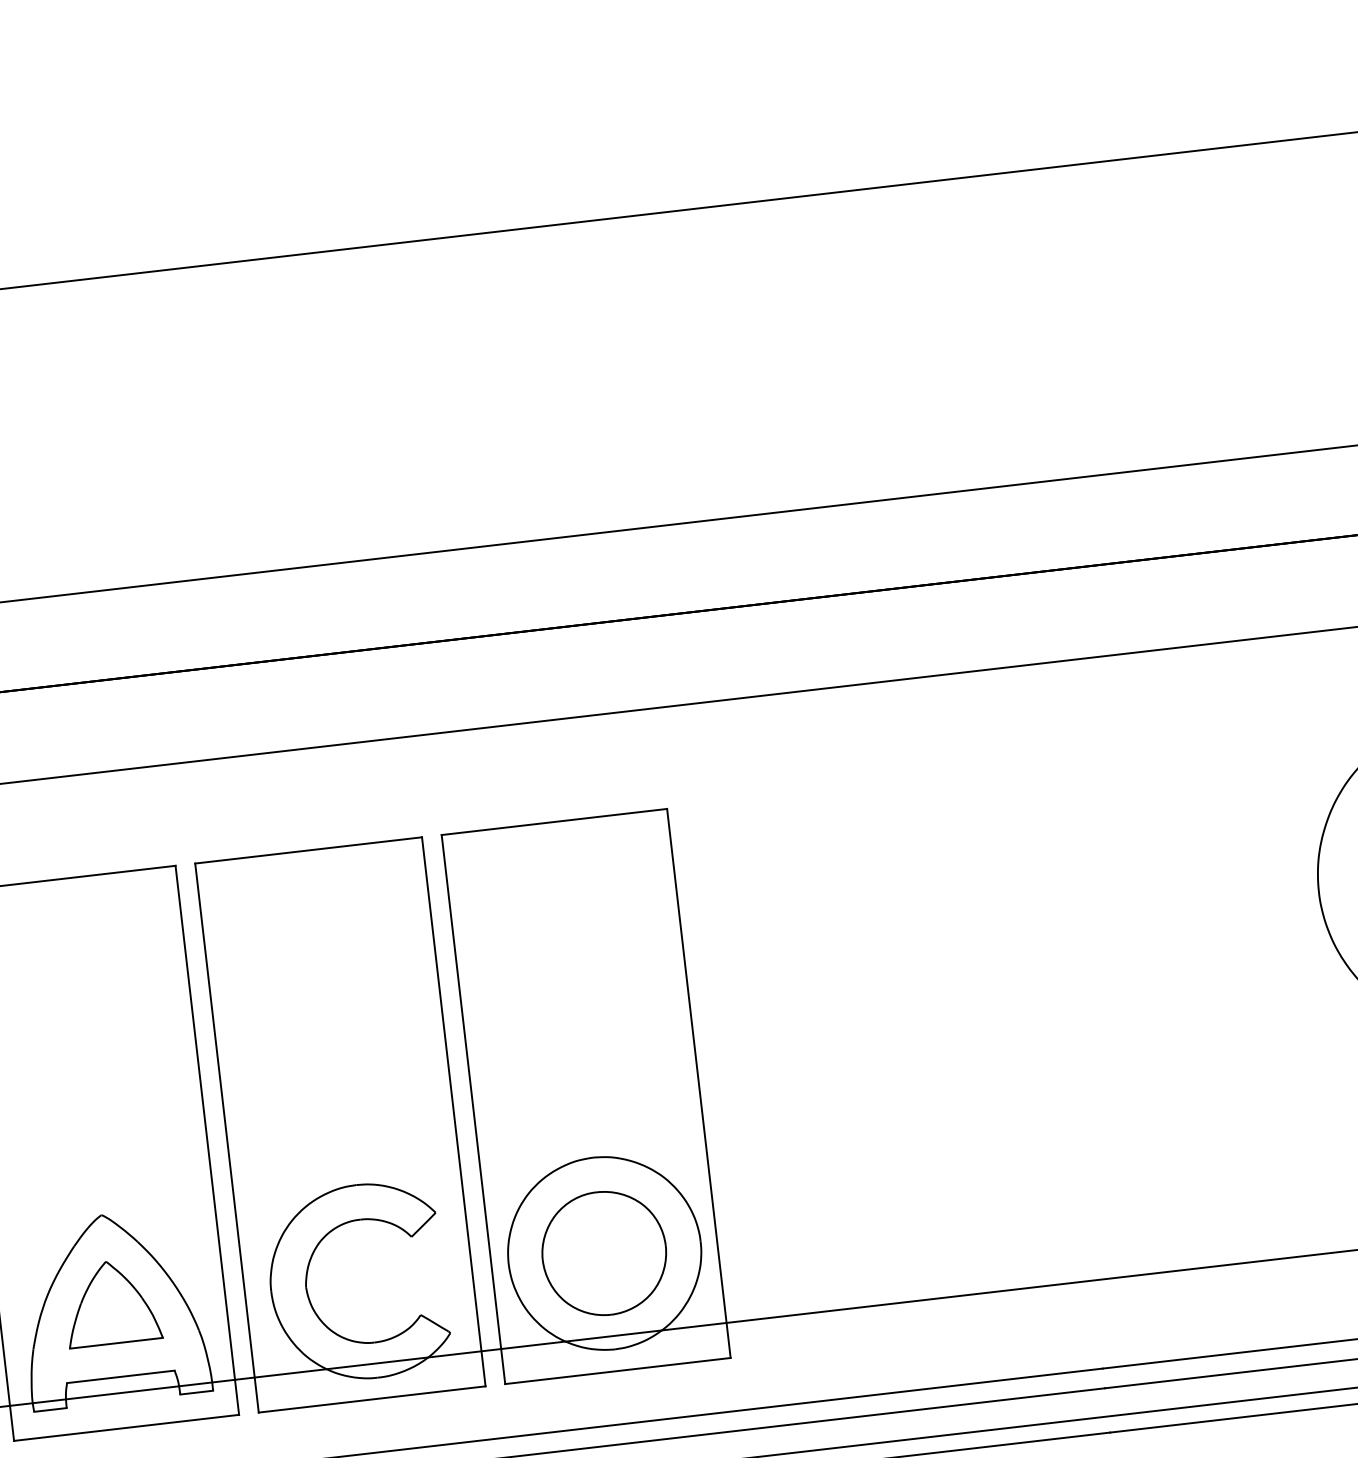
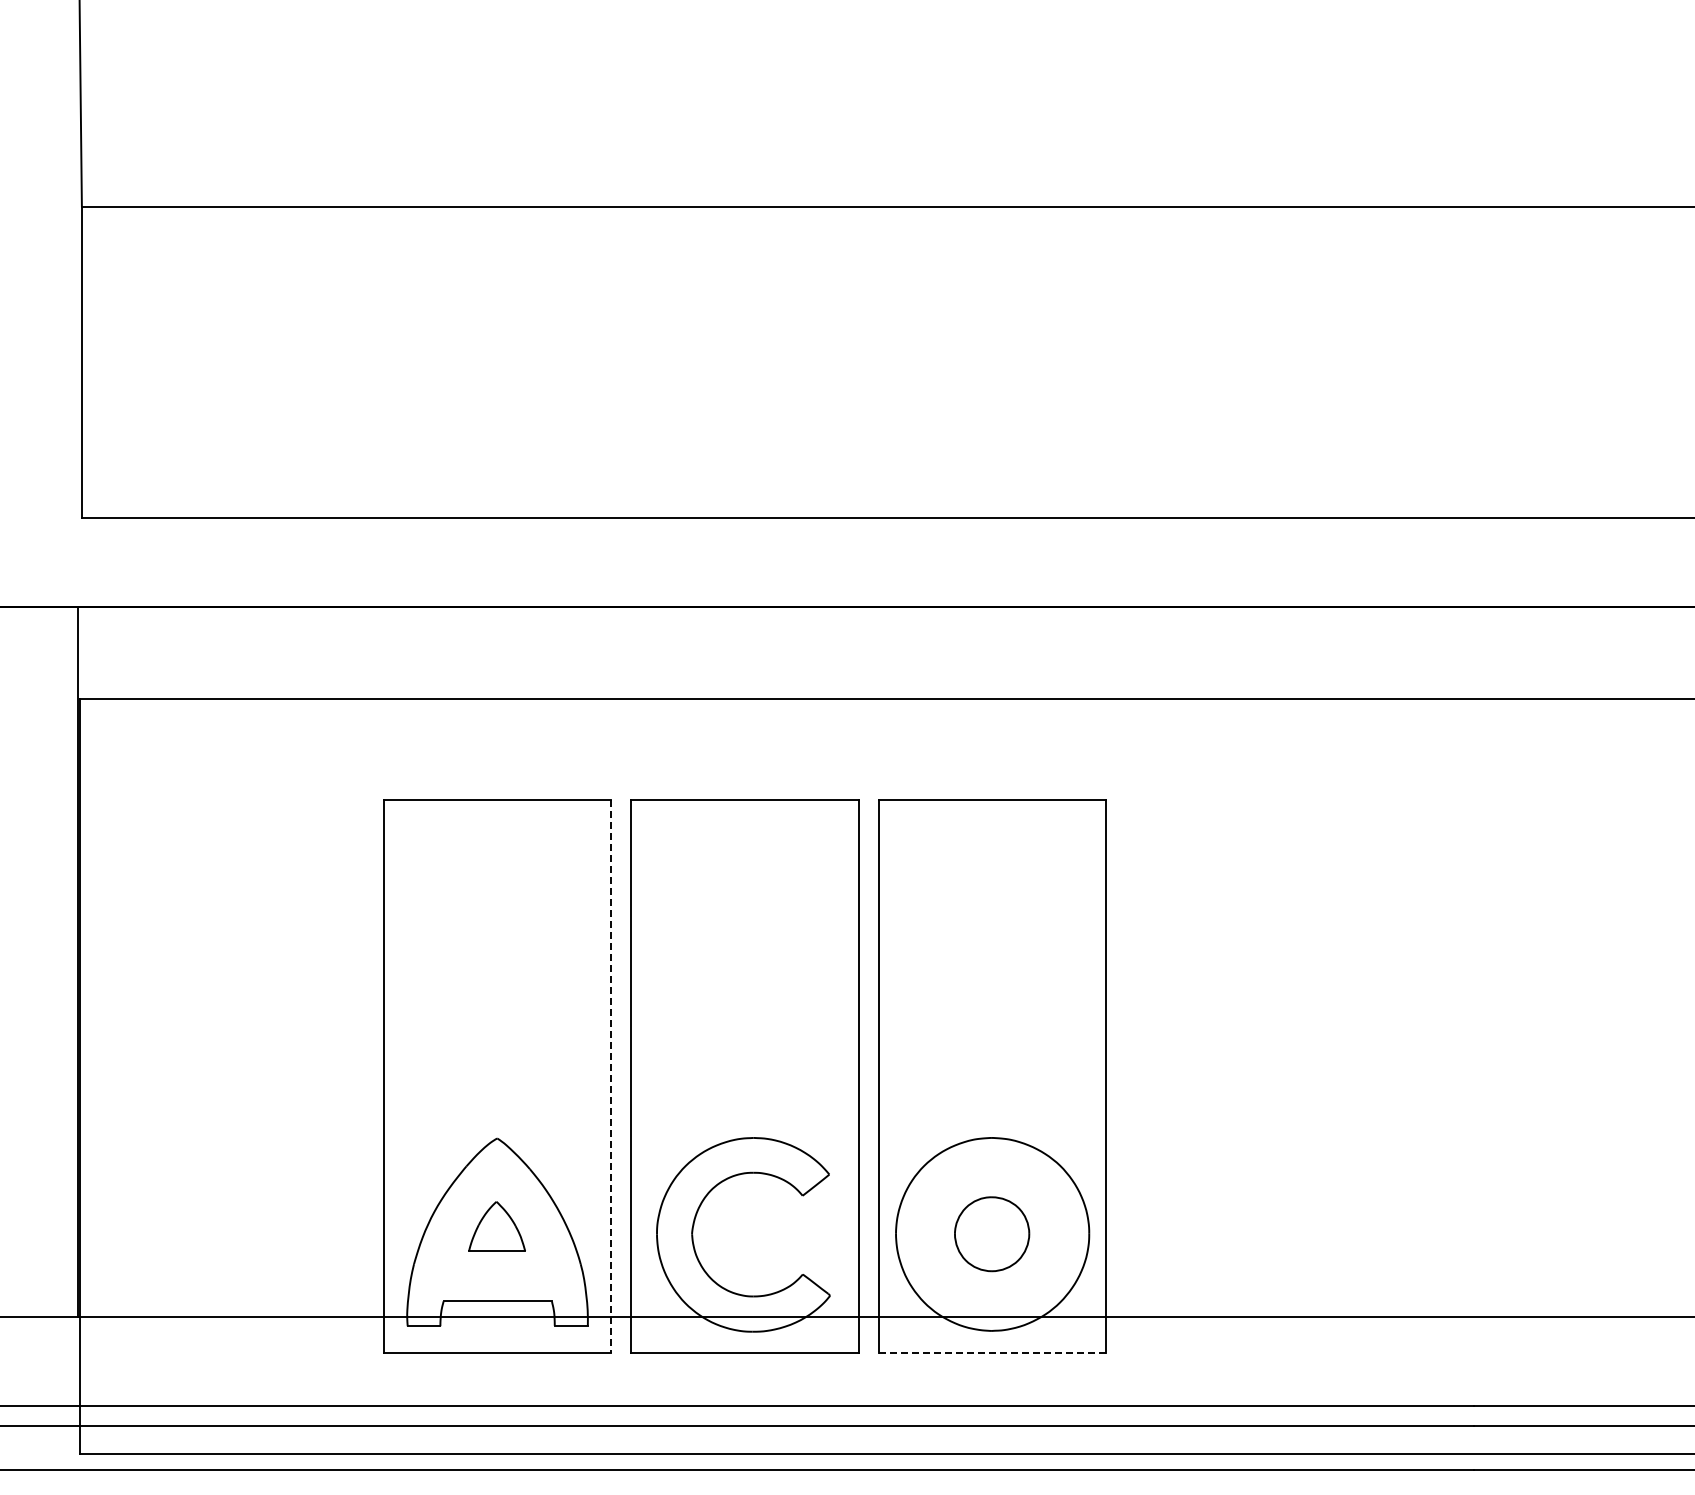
line: (206, 1140) -> (610, 1076), solid -> dashed
part: (603, 1252) -> (991, 1233), size x0.6
part: (110, 1302) -> (496, 1226), size x0.6
line: (617, 1370) -> (991, 1352), solid -> dashed

